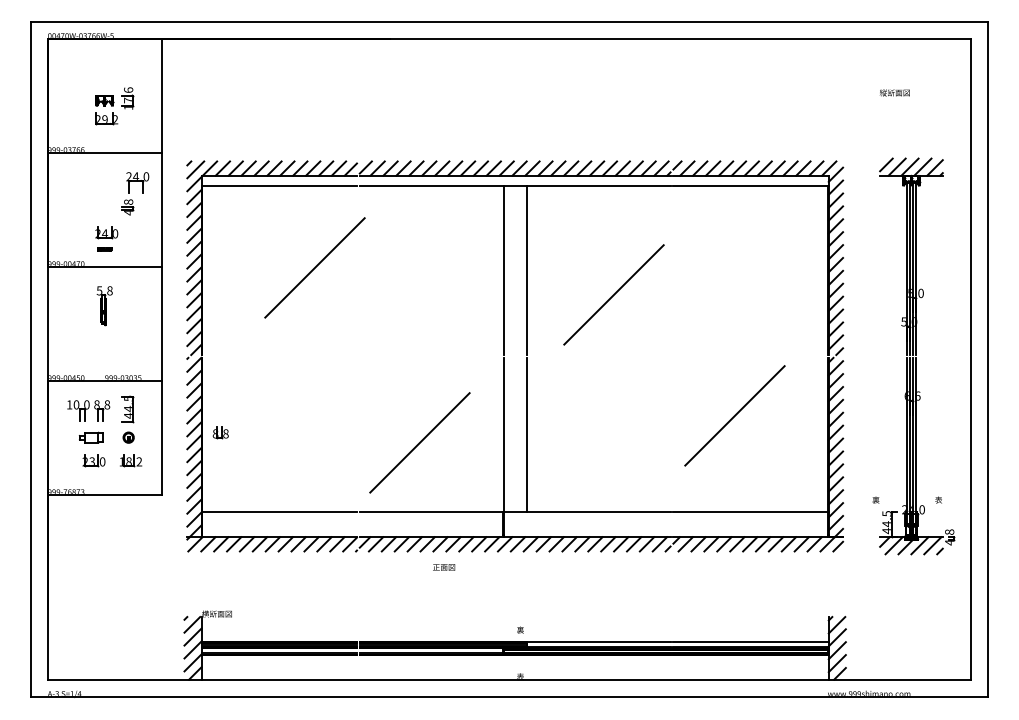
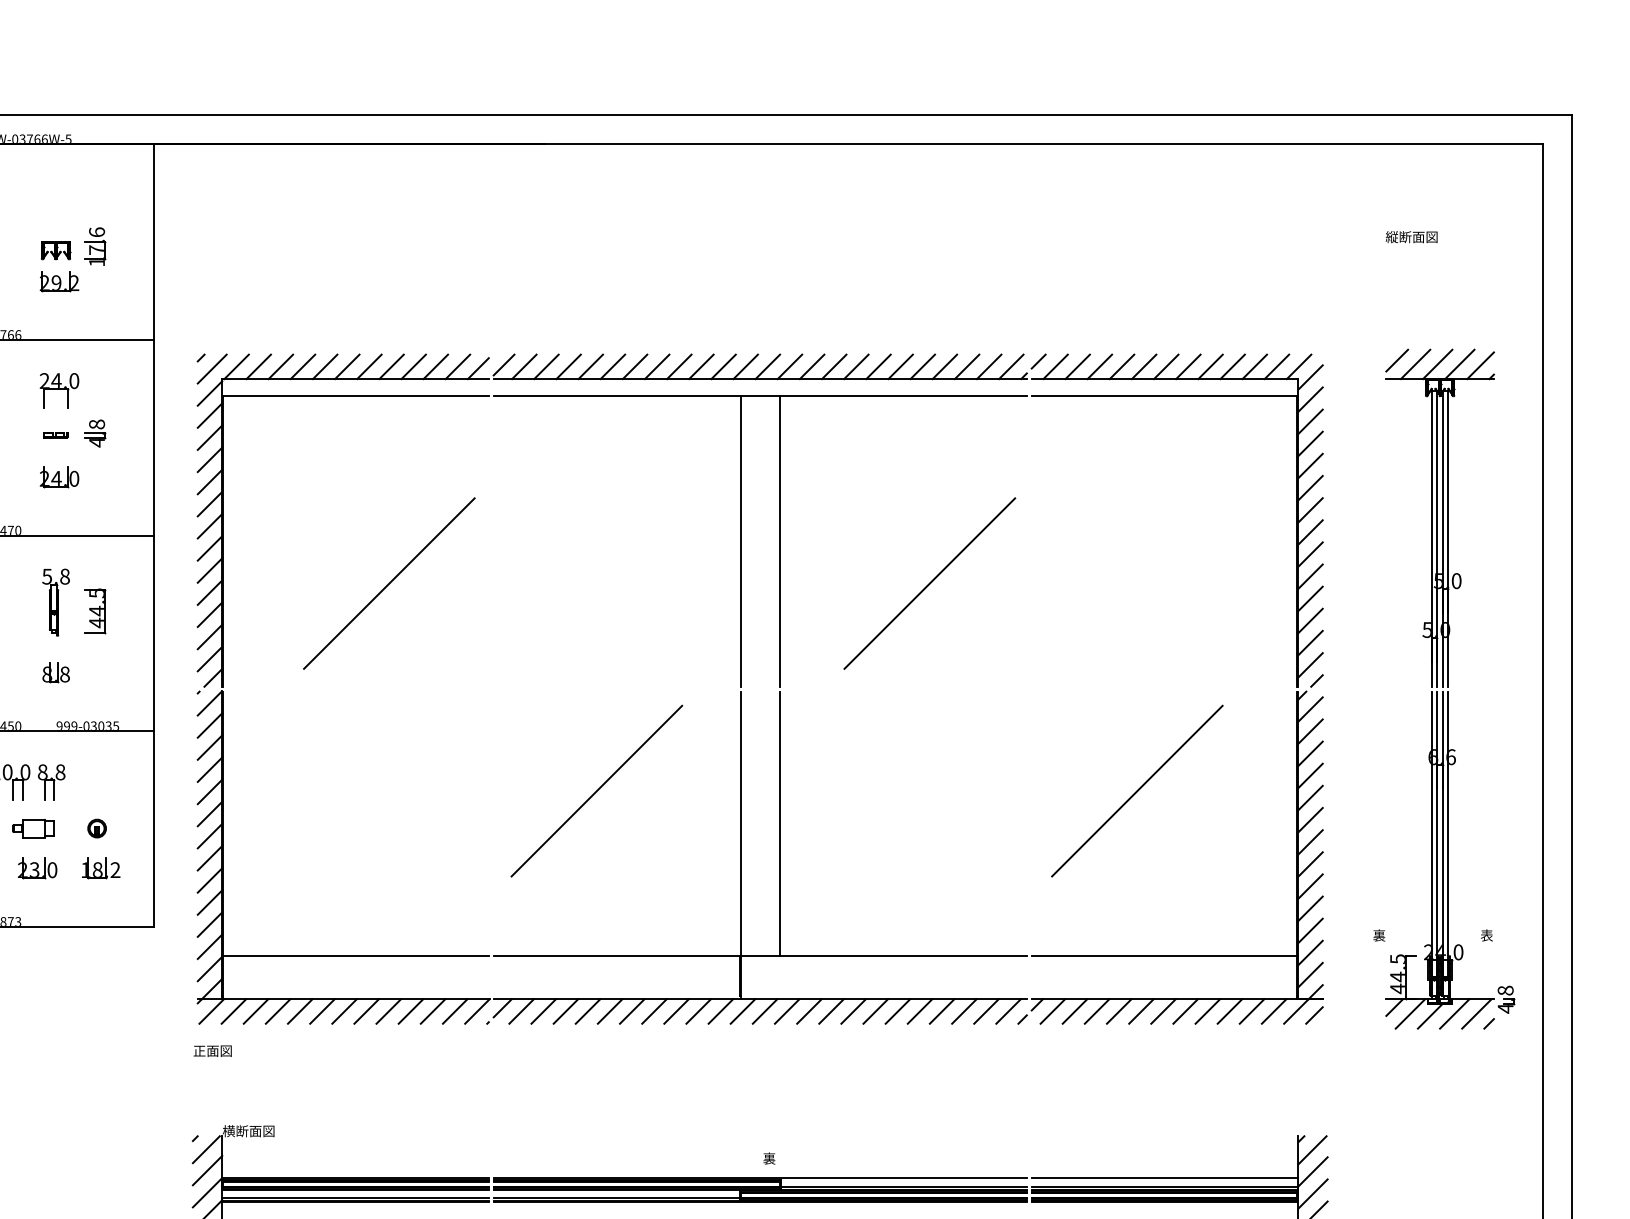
part: (137, 182) -> (59, 390), moved
part: (104, 249) -> (55, 435), moved
line: (314, 267) -> (388, 582), moved
part: (127, 409) -> (95, 612), moved
part: (220, 432) -> (55, 672), moved
line: (419, 442) -> (596, 790), moved
text: (444, 567) -> (213, 1051), moved

